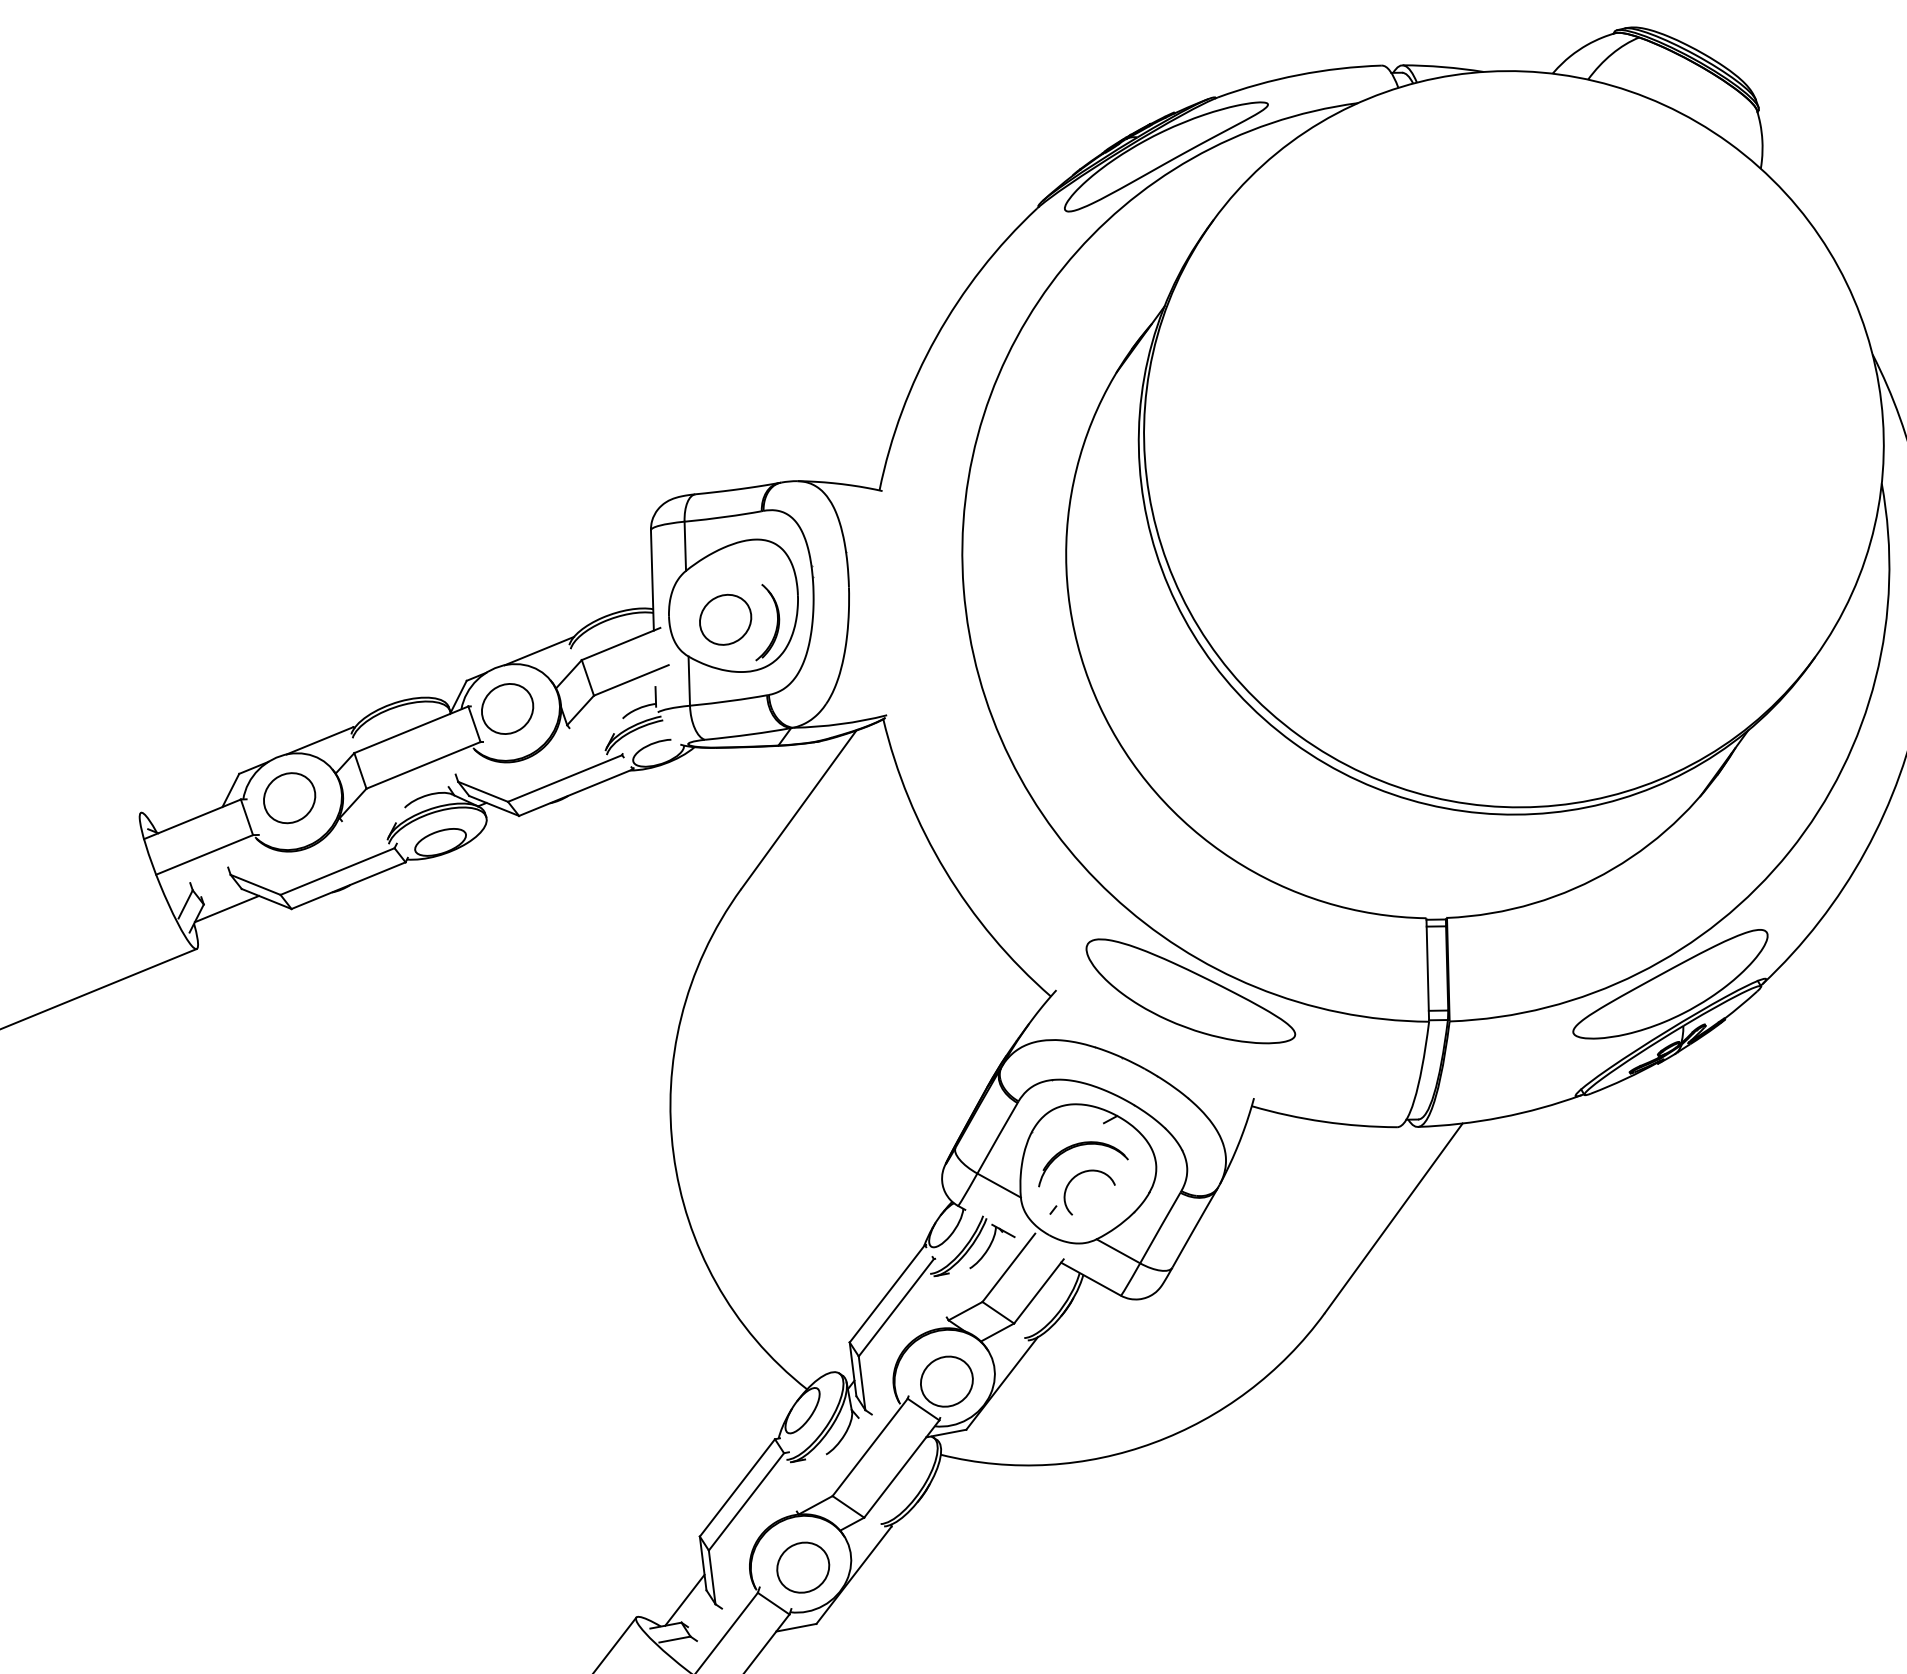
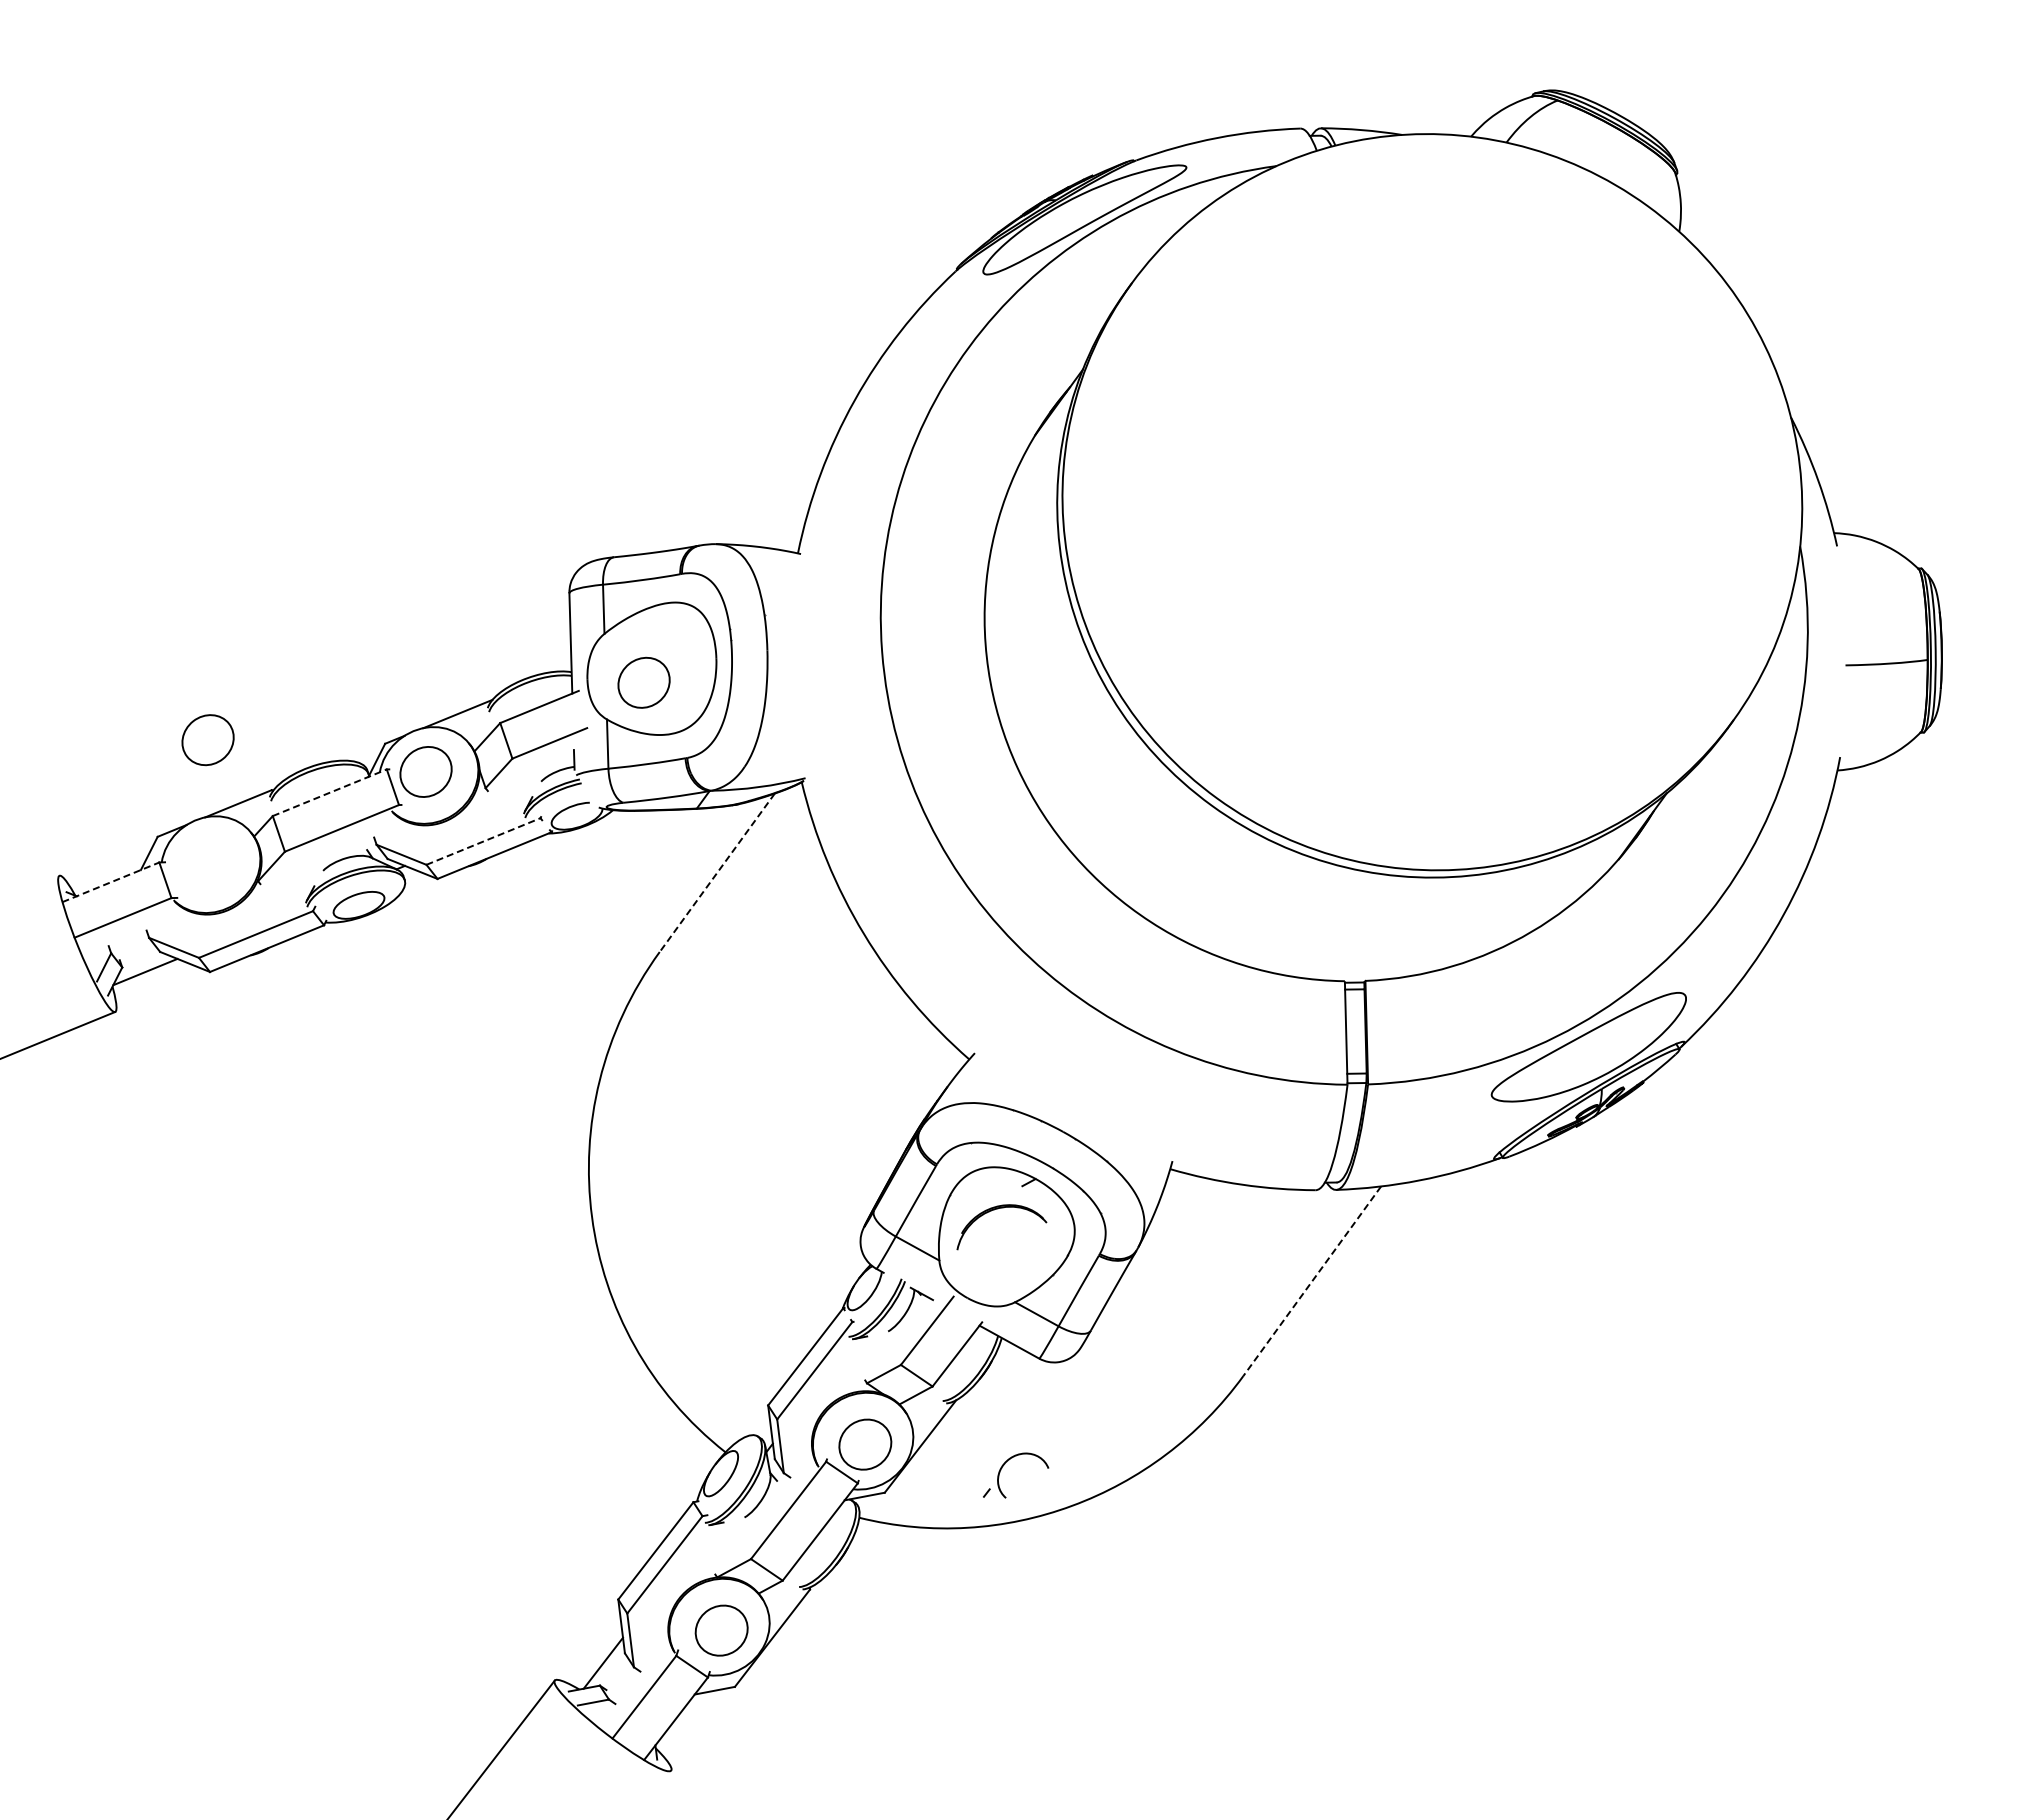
part: (776, 626) -> (694, 689), removed
line: (411, 729) -> (329, 792), solid -> dashed
line: (565, 778) -> (483, 841), solid -> dashed
part: (289, 798) -> (207, 740), moved
line: (799, 809) -> (717, 872), solid -> dashed
line: (193, 819) -> (111, 882), solid -> dashed
part: (1191, 991) -> (1109, 1054), removed
part: (1071, 1182) -> (1004, 1465), moved
line: (1393, 1218) -> (1311, 1281), solid -> dashed

